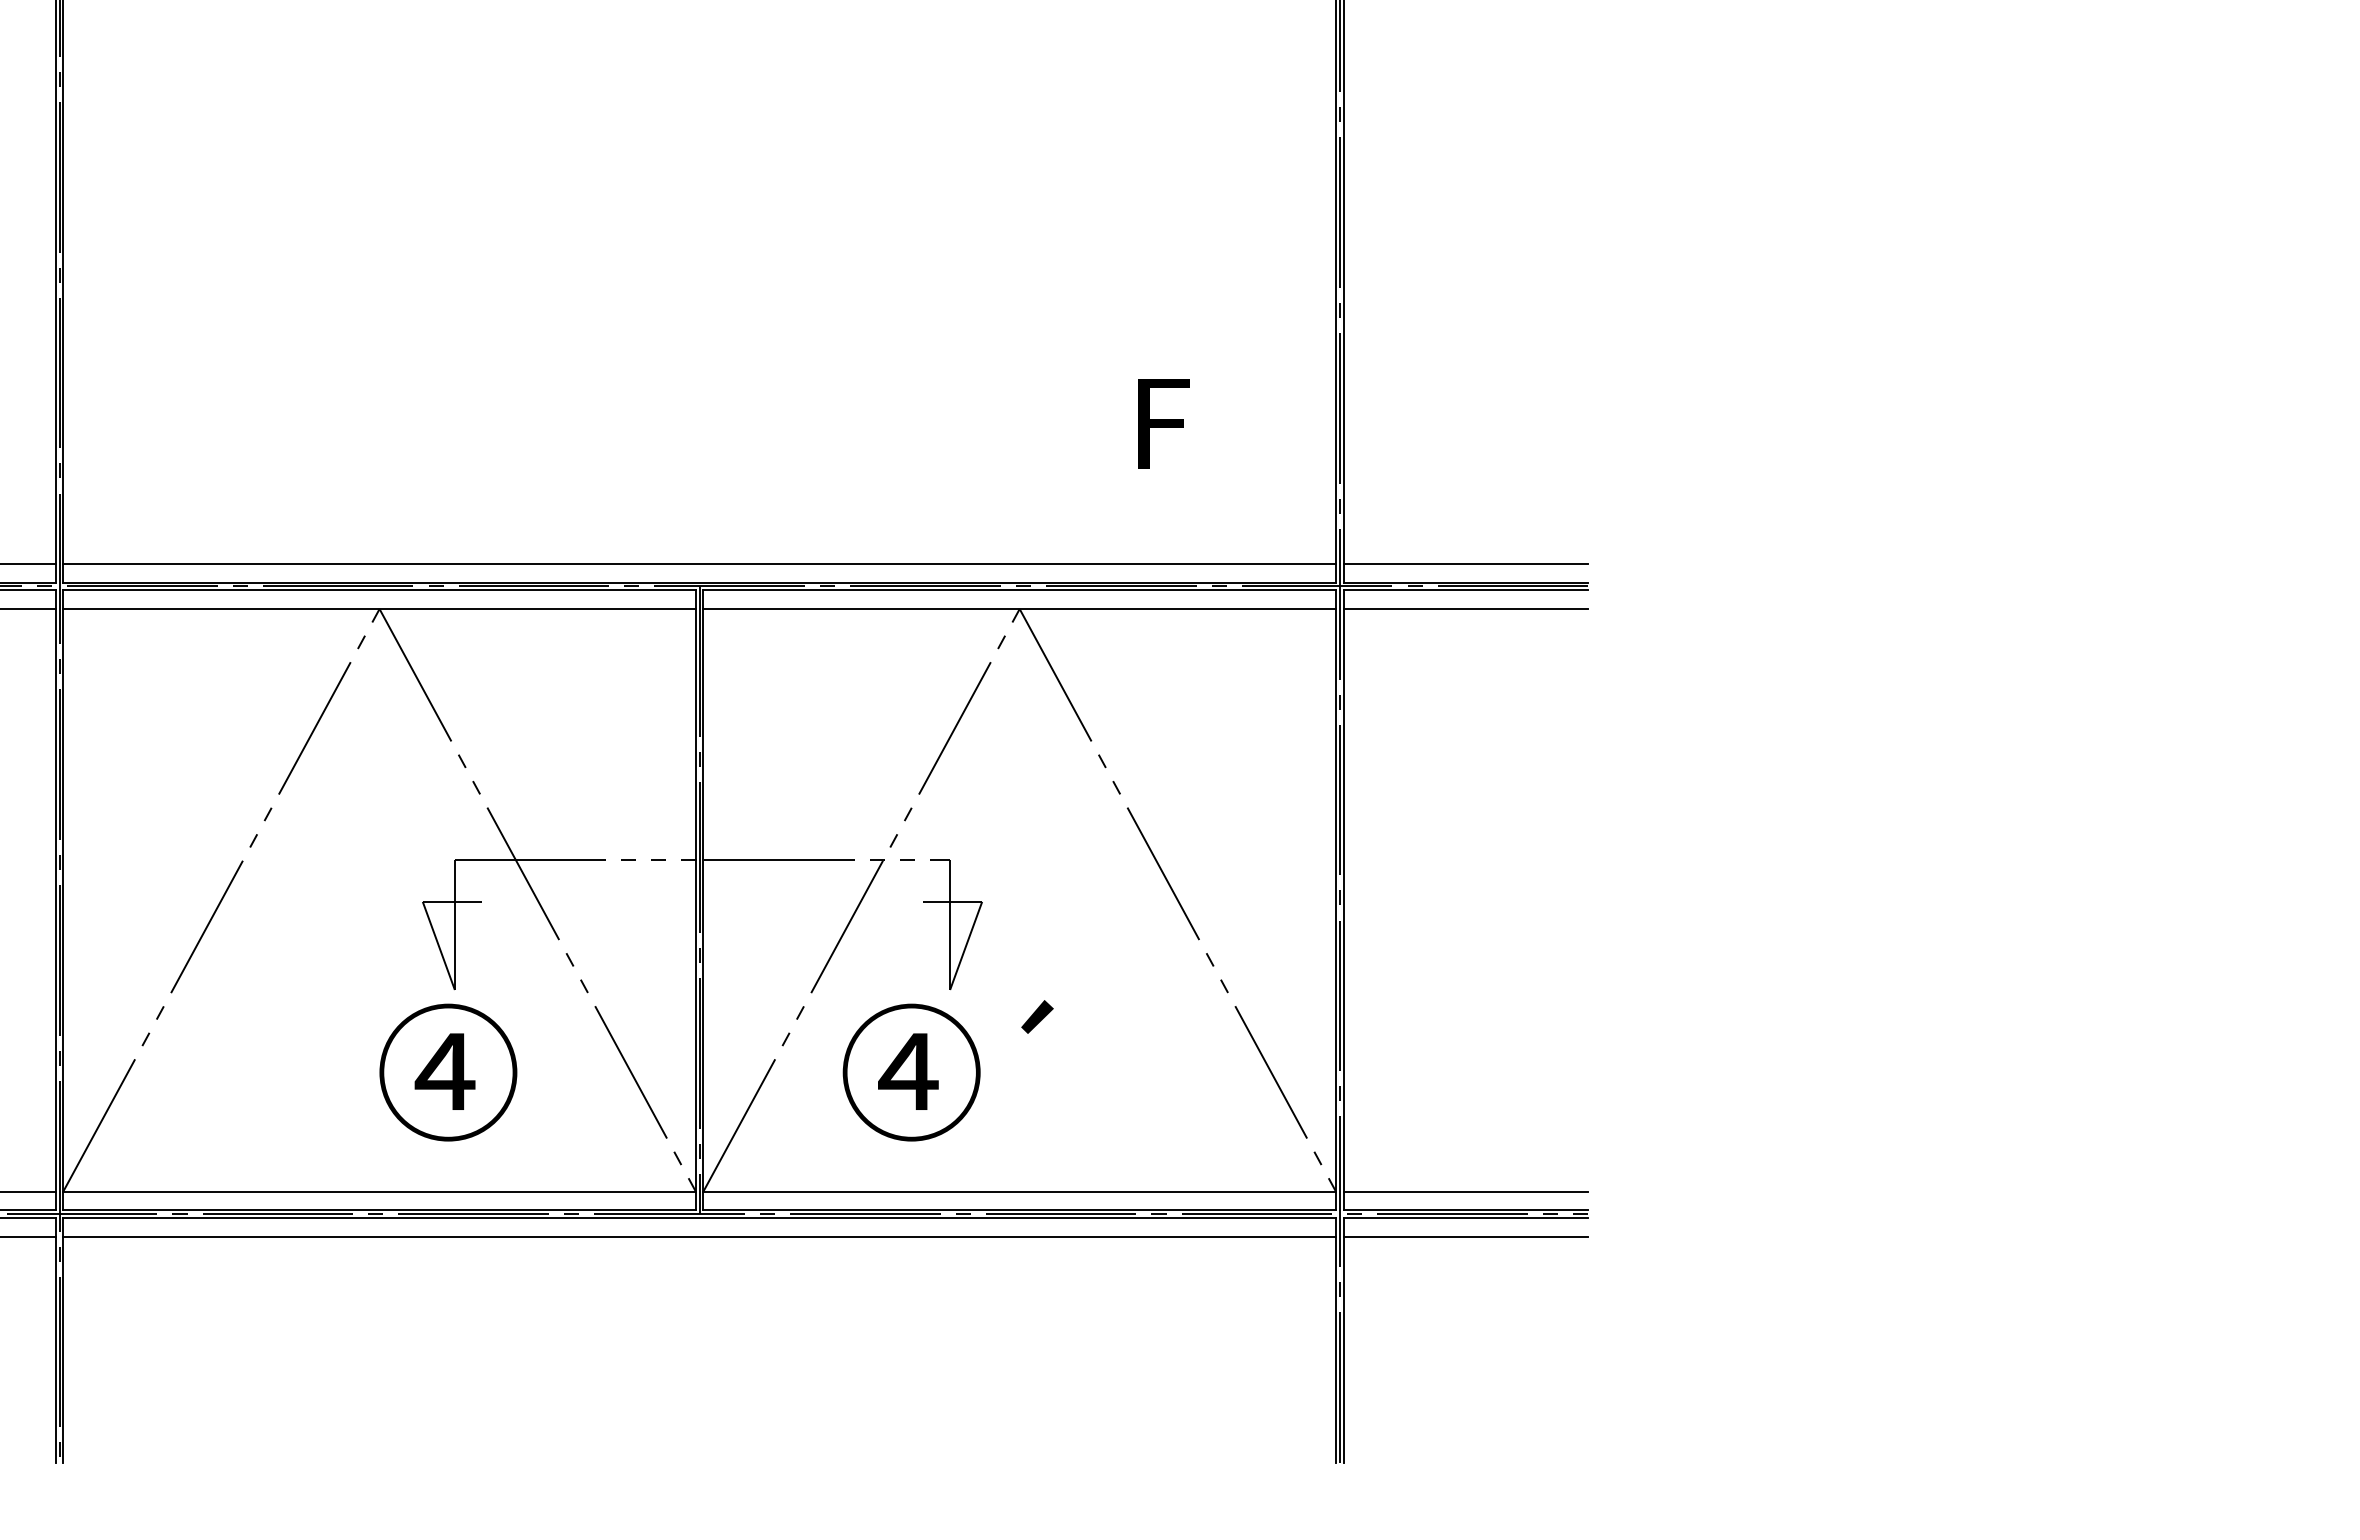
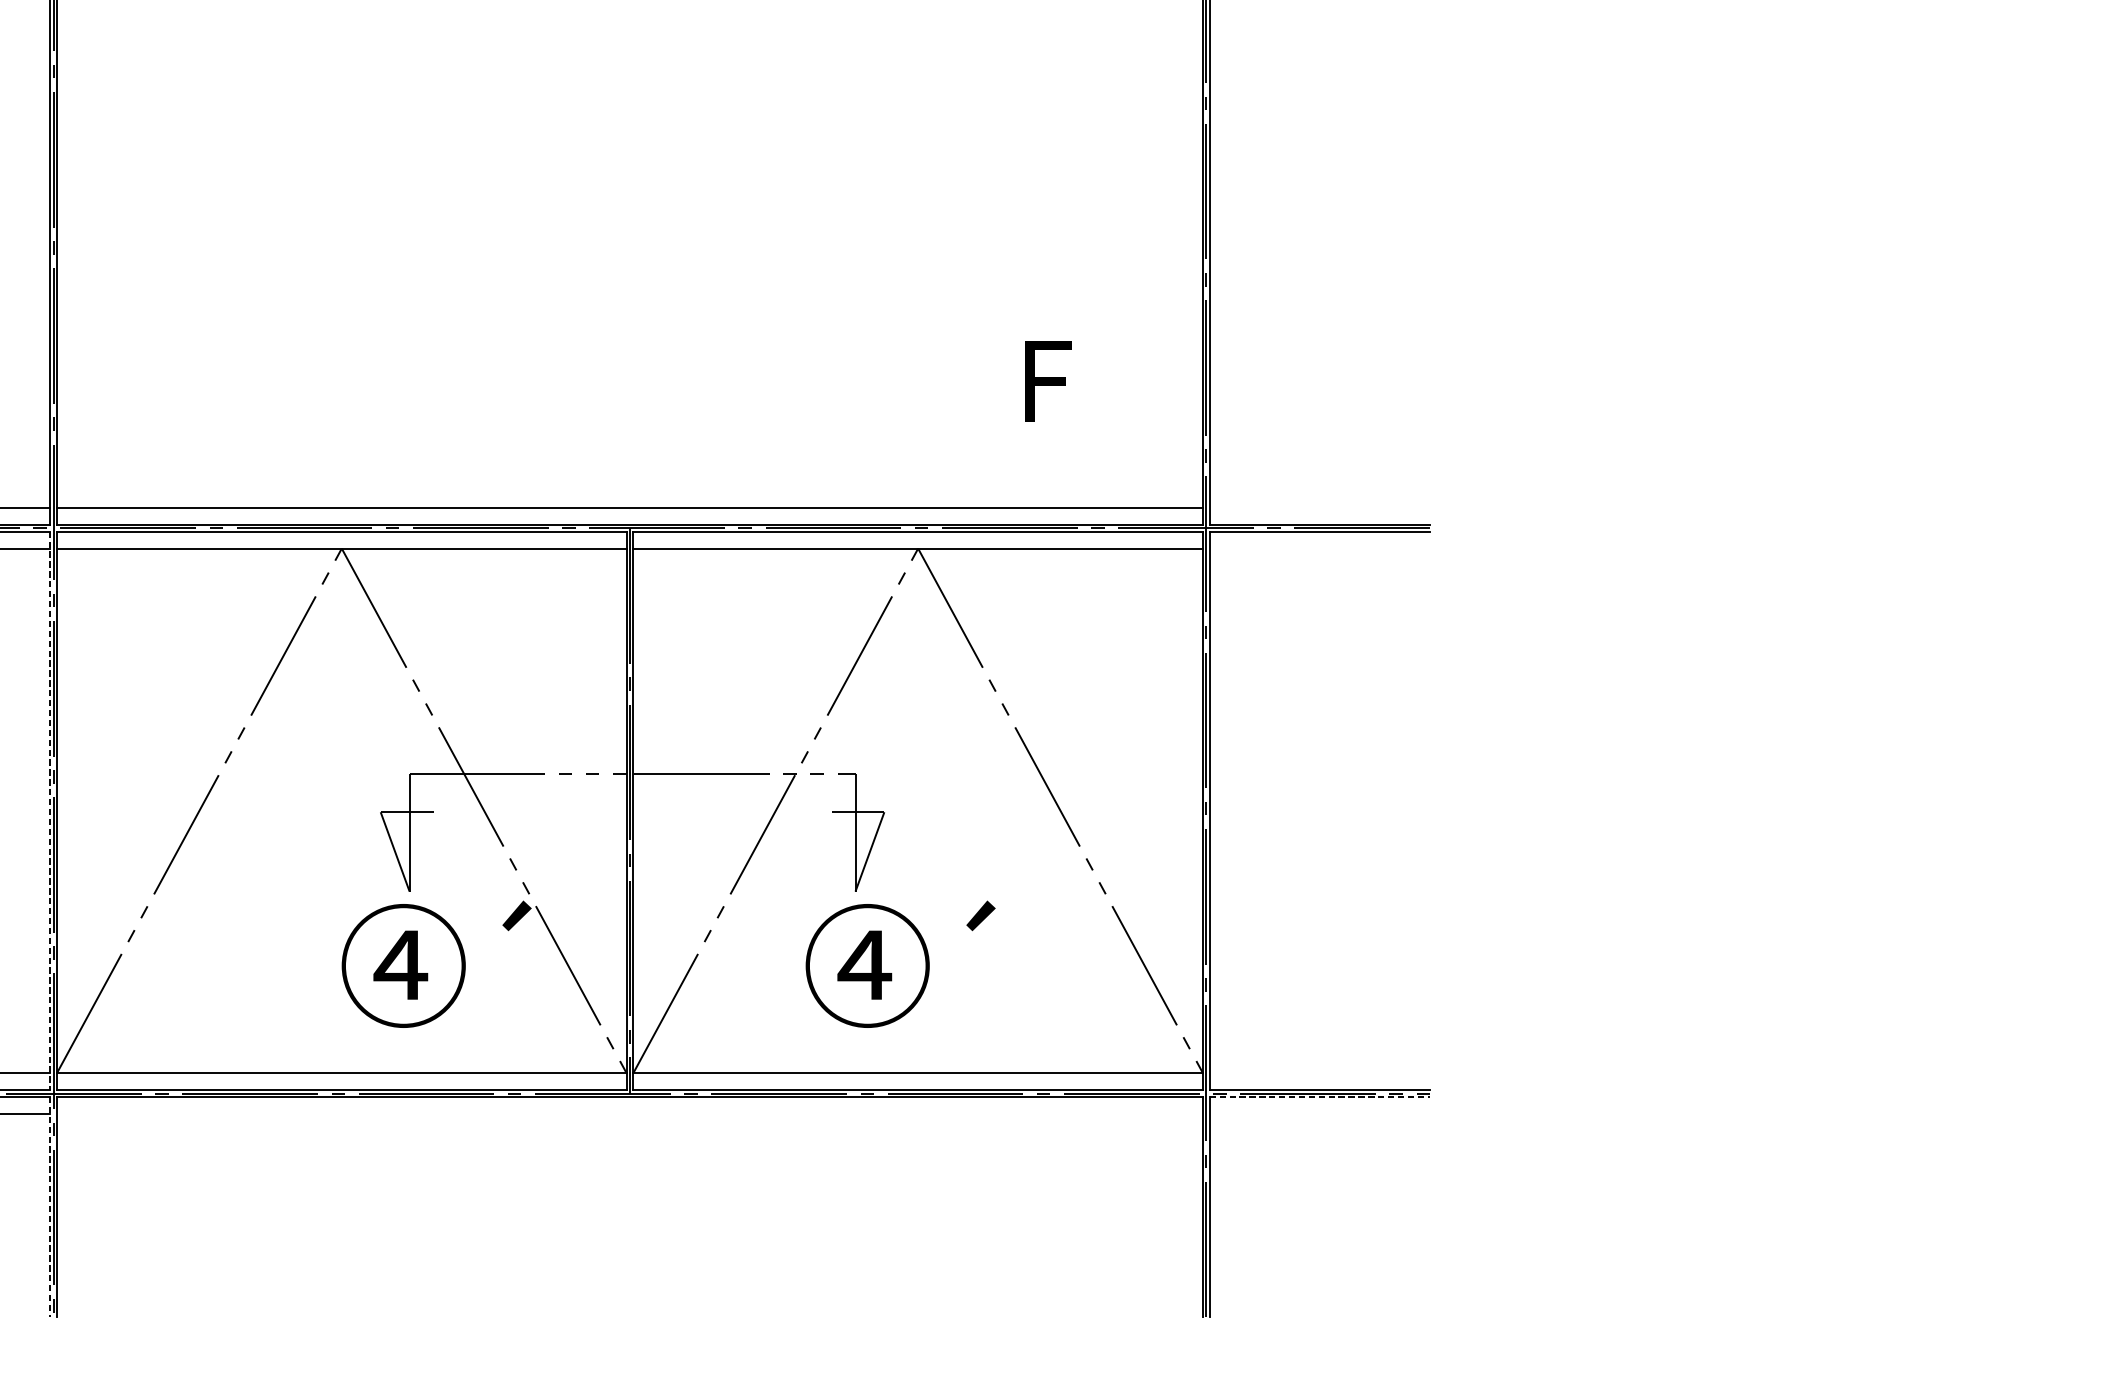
line: (1465, 563) -> (1319, 507), removed
line: (1465, 609) -> (1319, 548), removed
line: (55, 900) -> (50, 811), solid -> dashed
text: (574, 1016) -> (517, 915), ④ -> ④´
text: (947, 1070) -> (899, 964), moved
line: (1465, 1191) -> (1319, 1073), removed
line: (1466, 1218) -> (1320, 1097), solid -> dashed
line: (699, 1236) -> (629, 1113), removed
line: (1465, 1236) -> (1319, 1113), removed
line: (55, 1340) -> (50, 1207), solid -> dashed

